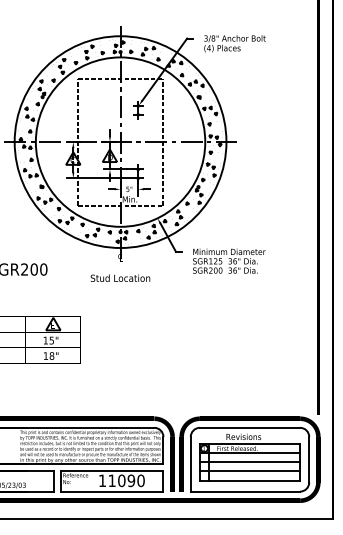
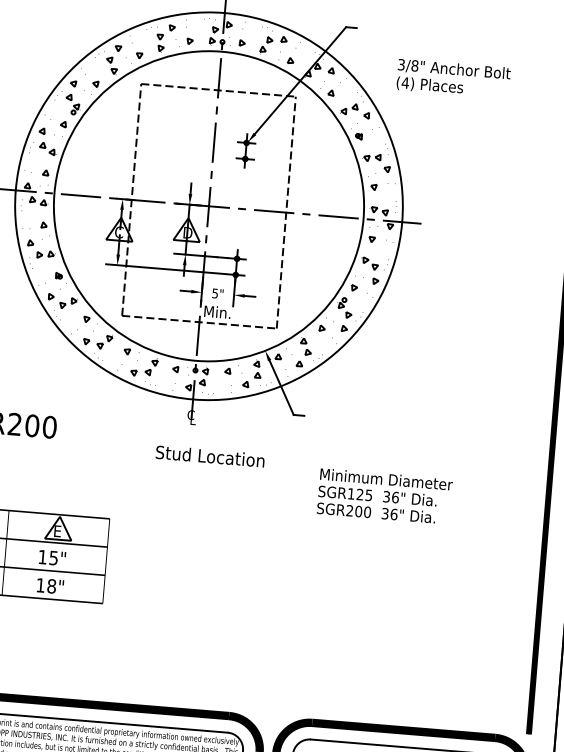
text: (234, 43) -> (452, 78), moved
text: (229, 260) -> (385, 495), moved
text: (120, 277) -> (210, 455), moved

